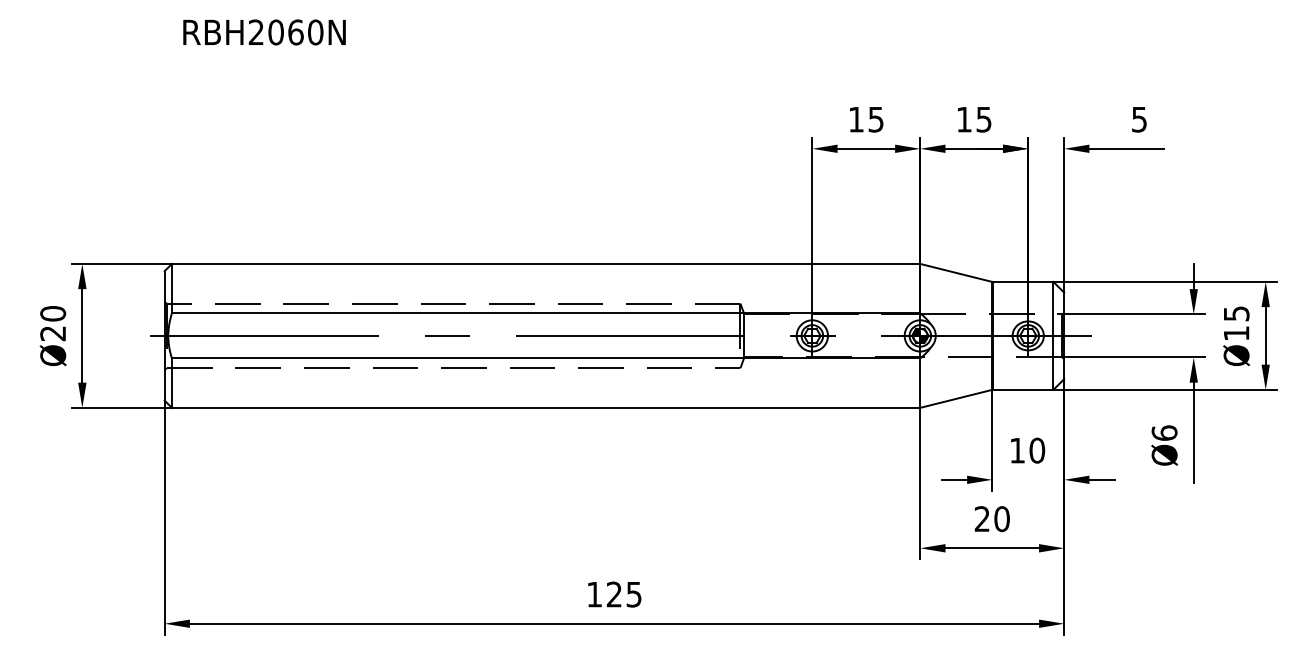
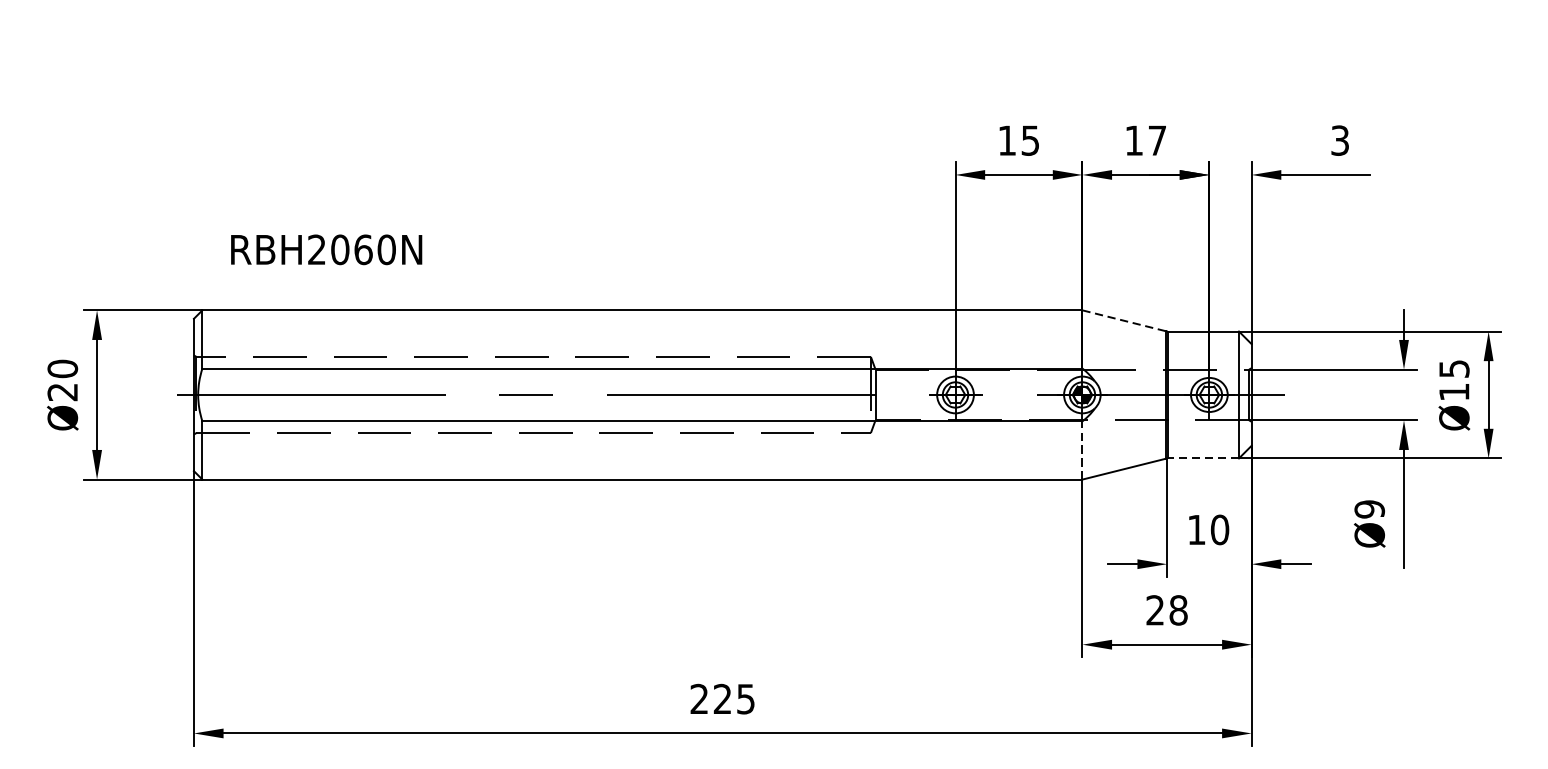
text: (264, 32) -> (326, 249), moved
text: (1139, 118) -> (1340, 139), 5 -> 3
text: (983, 119) -> (1156, 140), 15 -> 17
line: (955, 272) -> (1123, 320), solid -> dashed
line: (920, 383) -> (1082, 450), solid -> dashed
line: (1022, 389) -> (1202, 457), solid -> dashed
text: (1164, 433) -> (1369, 509), Ø6 -> Ø9
text: (1001, 518) -> (1177, 609), 20 -> 28
text: (594, 594) -> (699, 699), 125 -> 225

